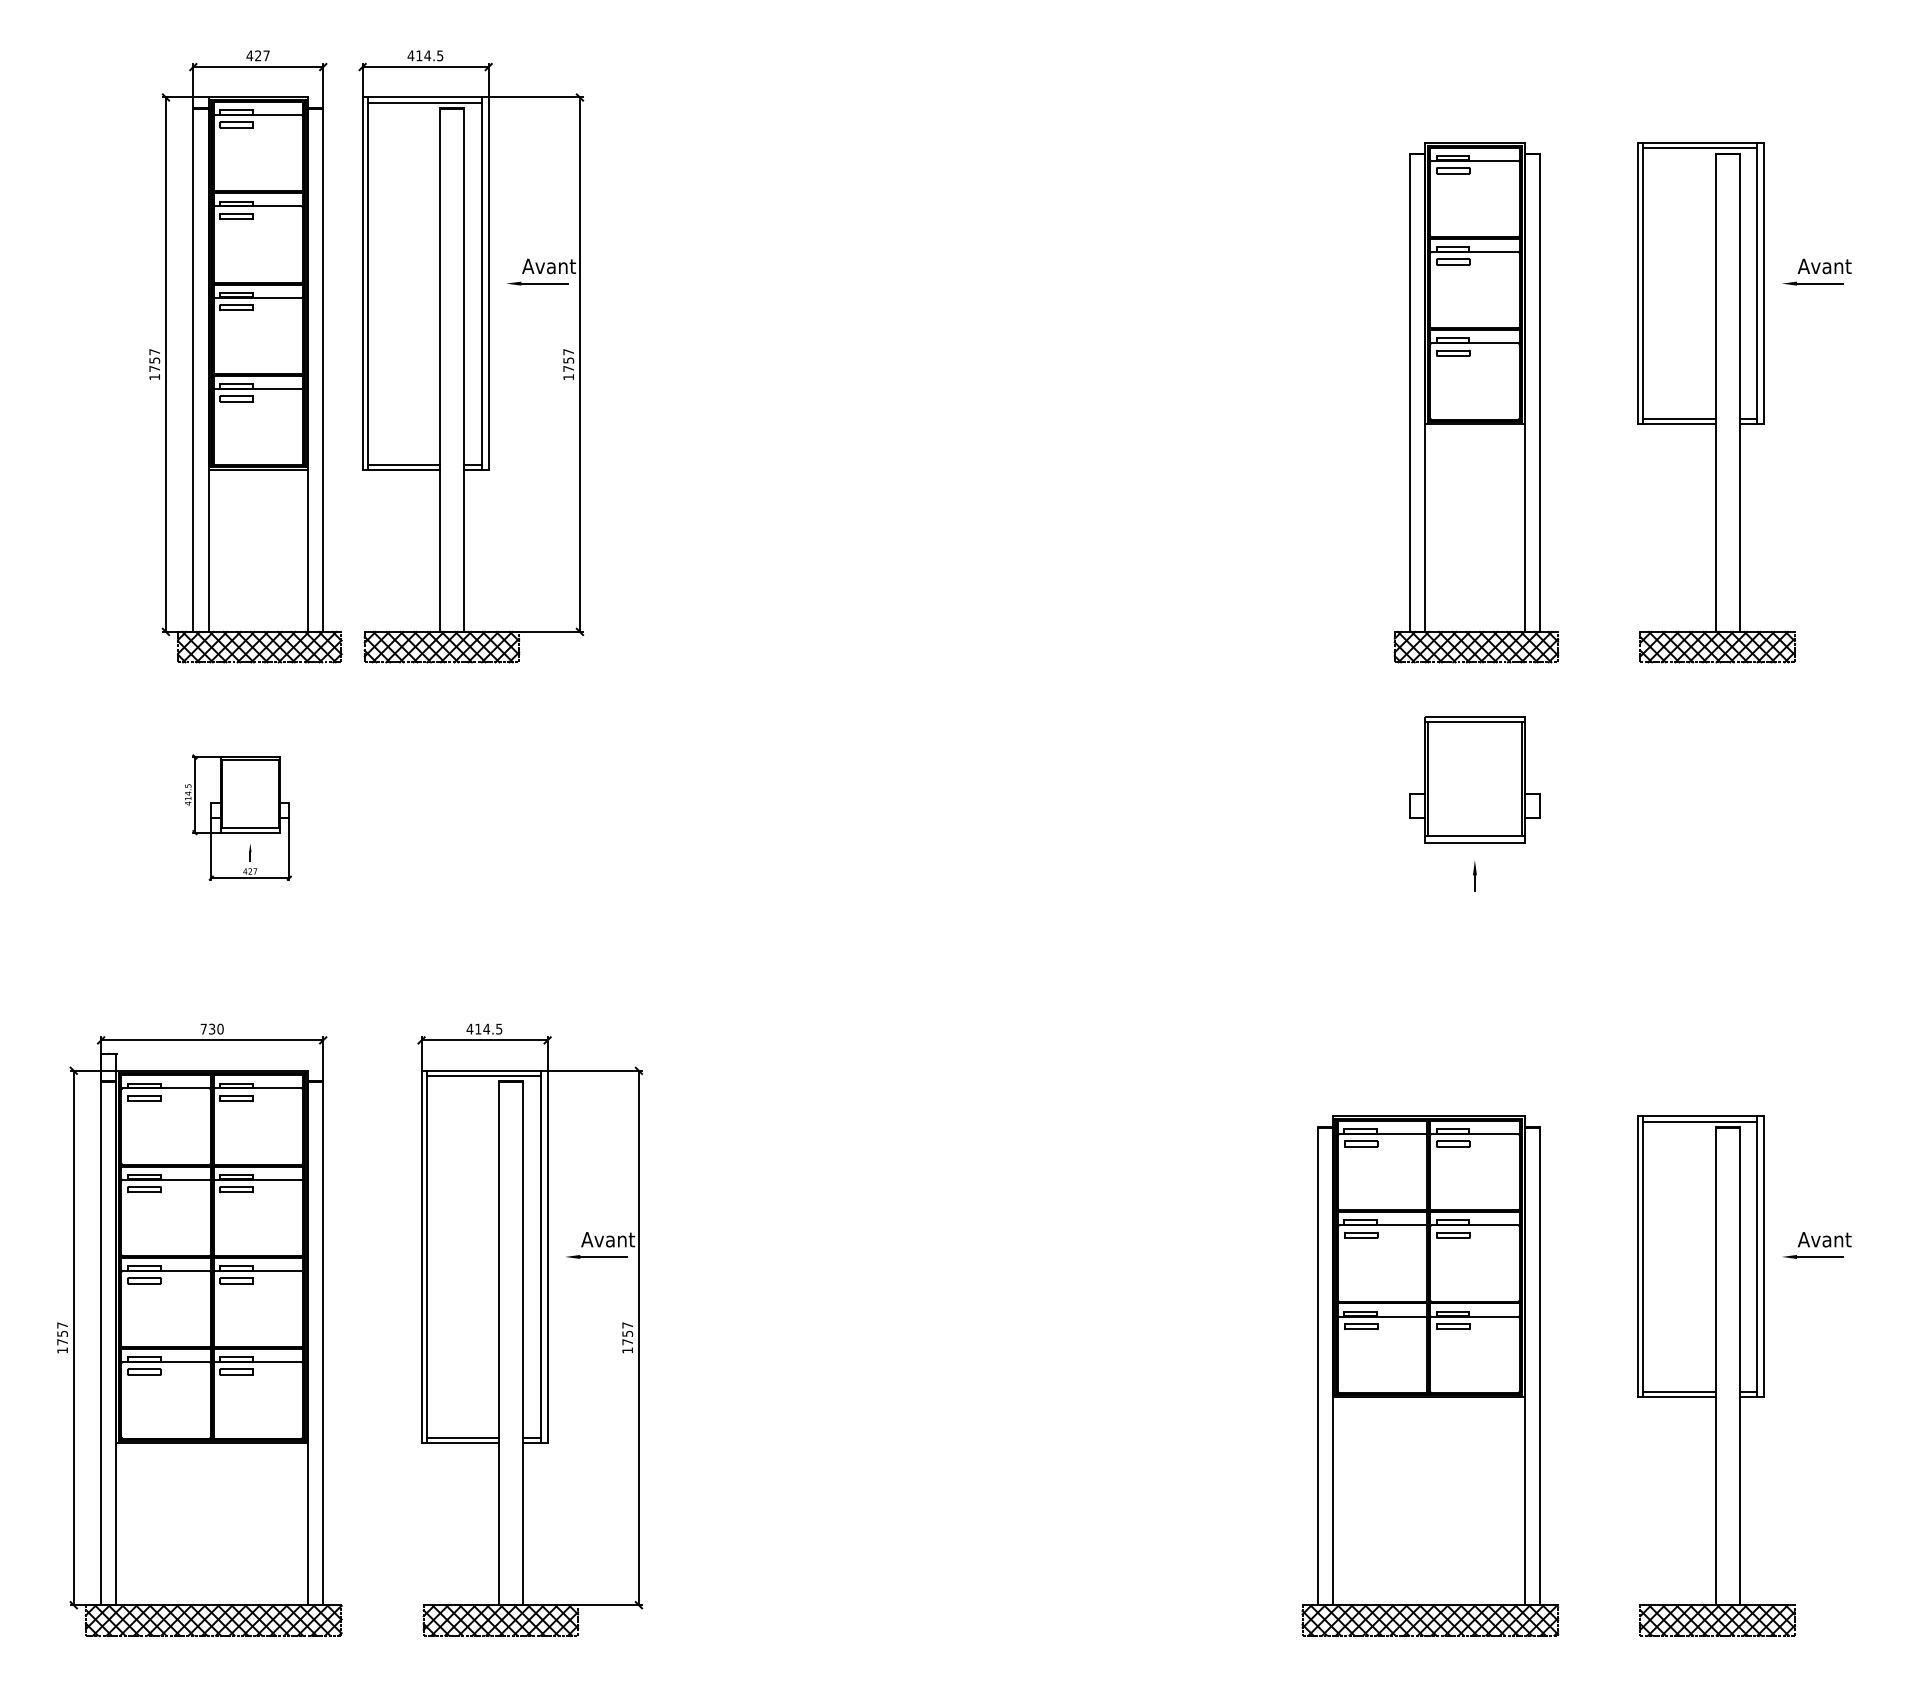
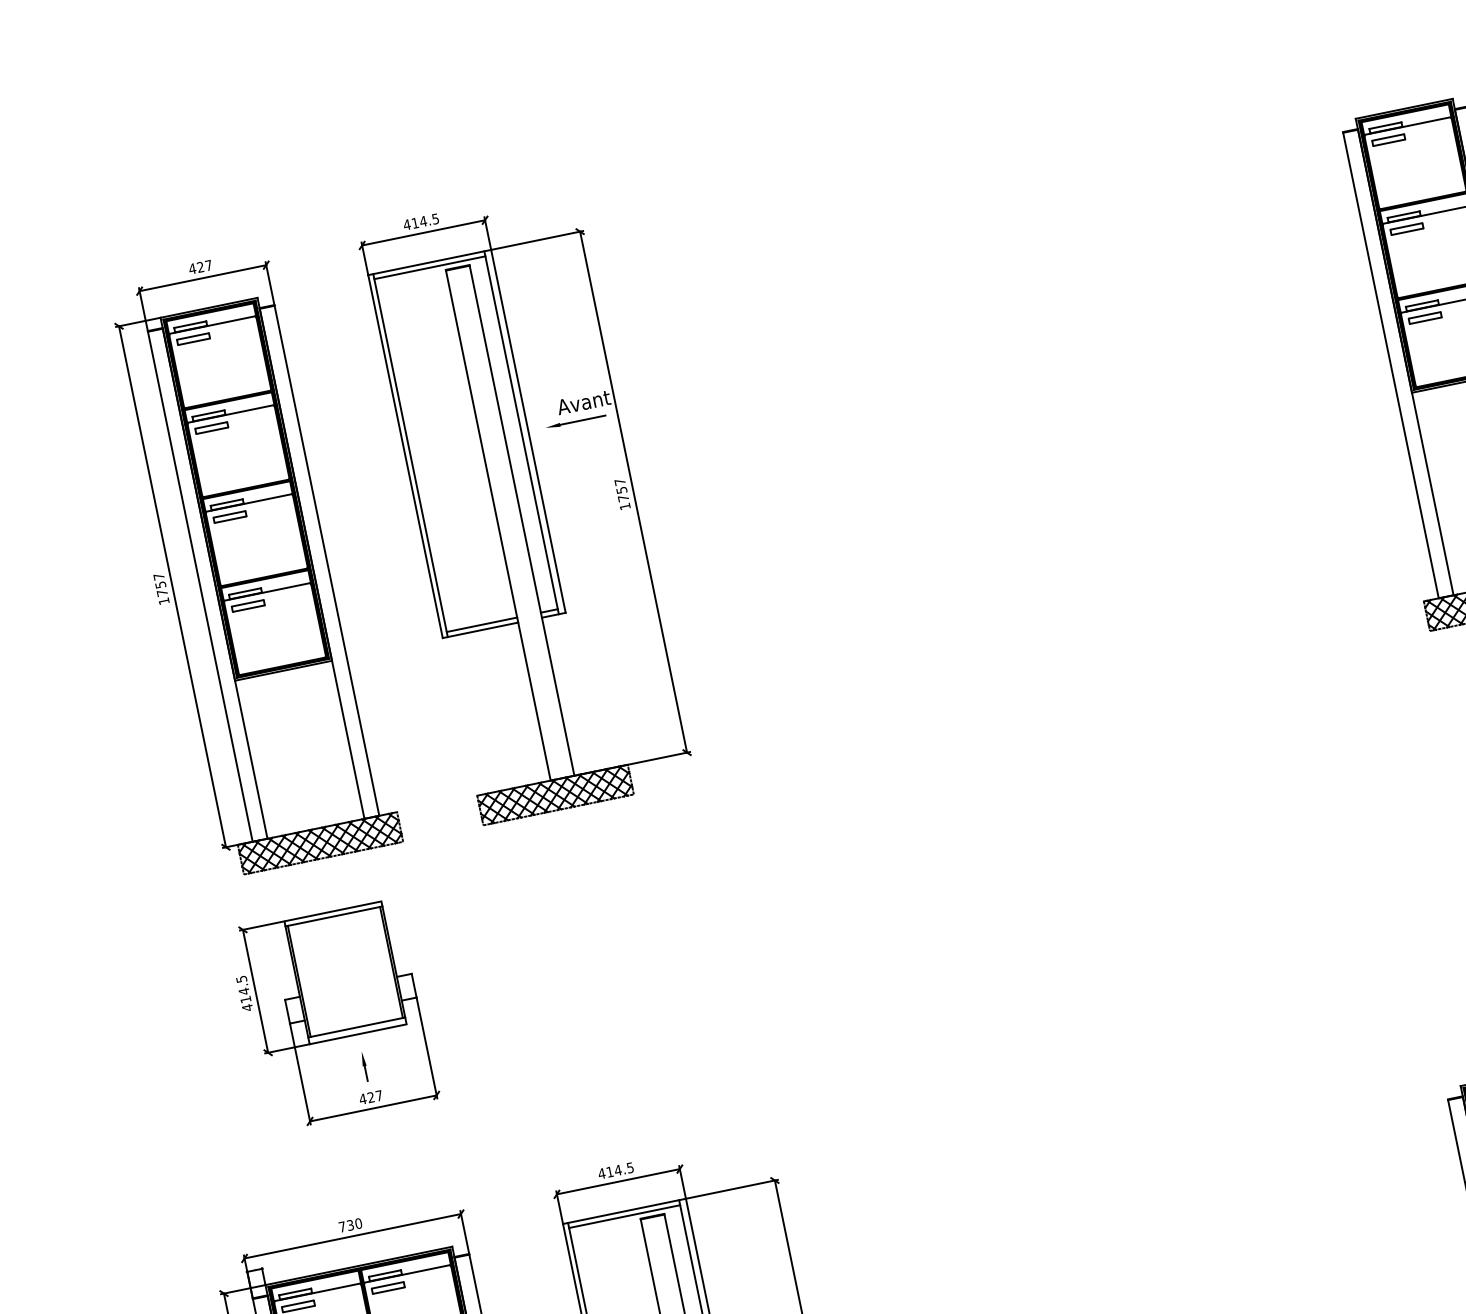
part: (471, 356) -> (526, 505), moved
part: (238, 817) -> (333, 1013), size x1.67

